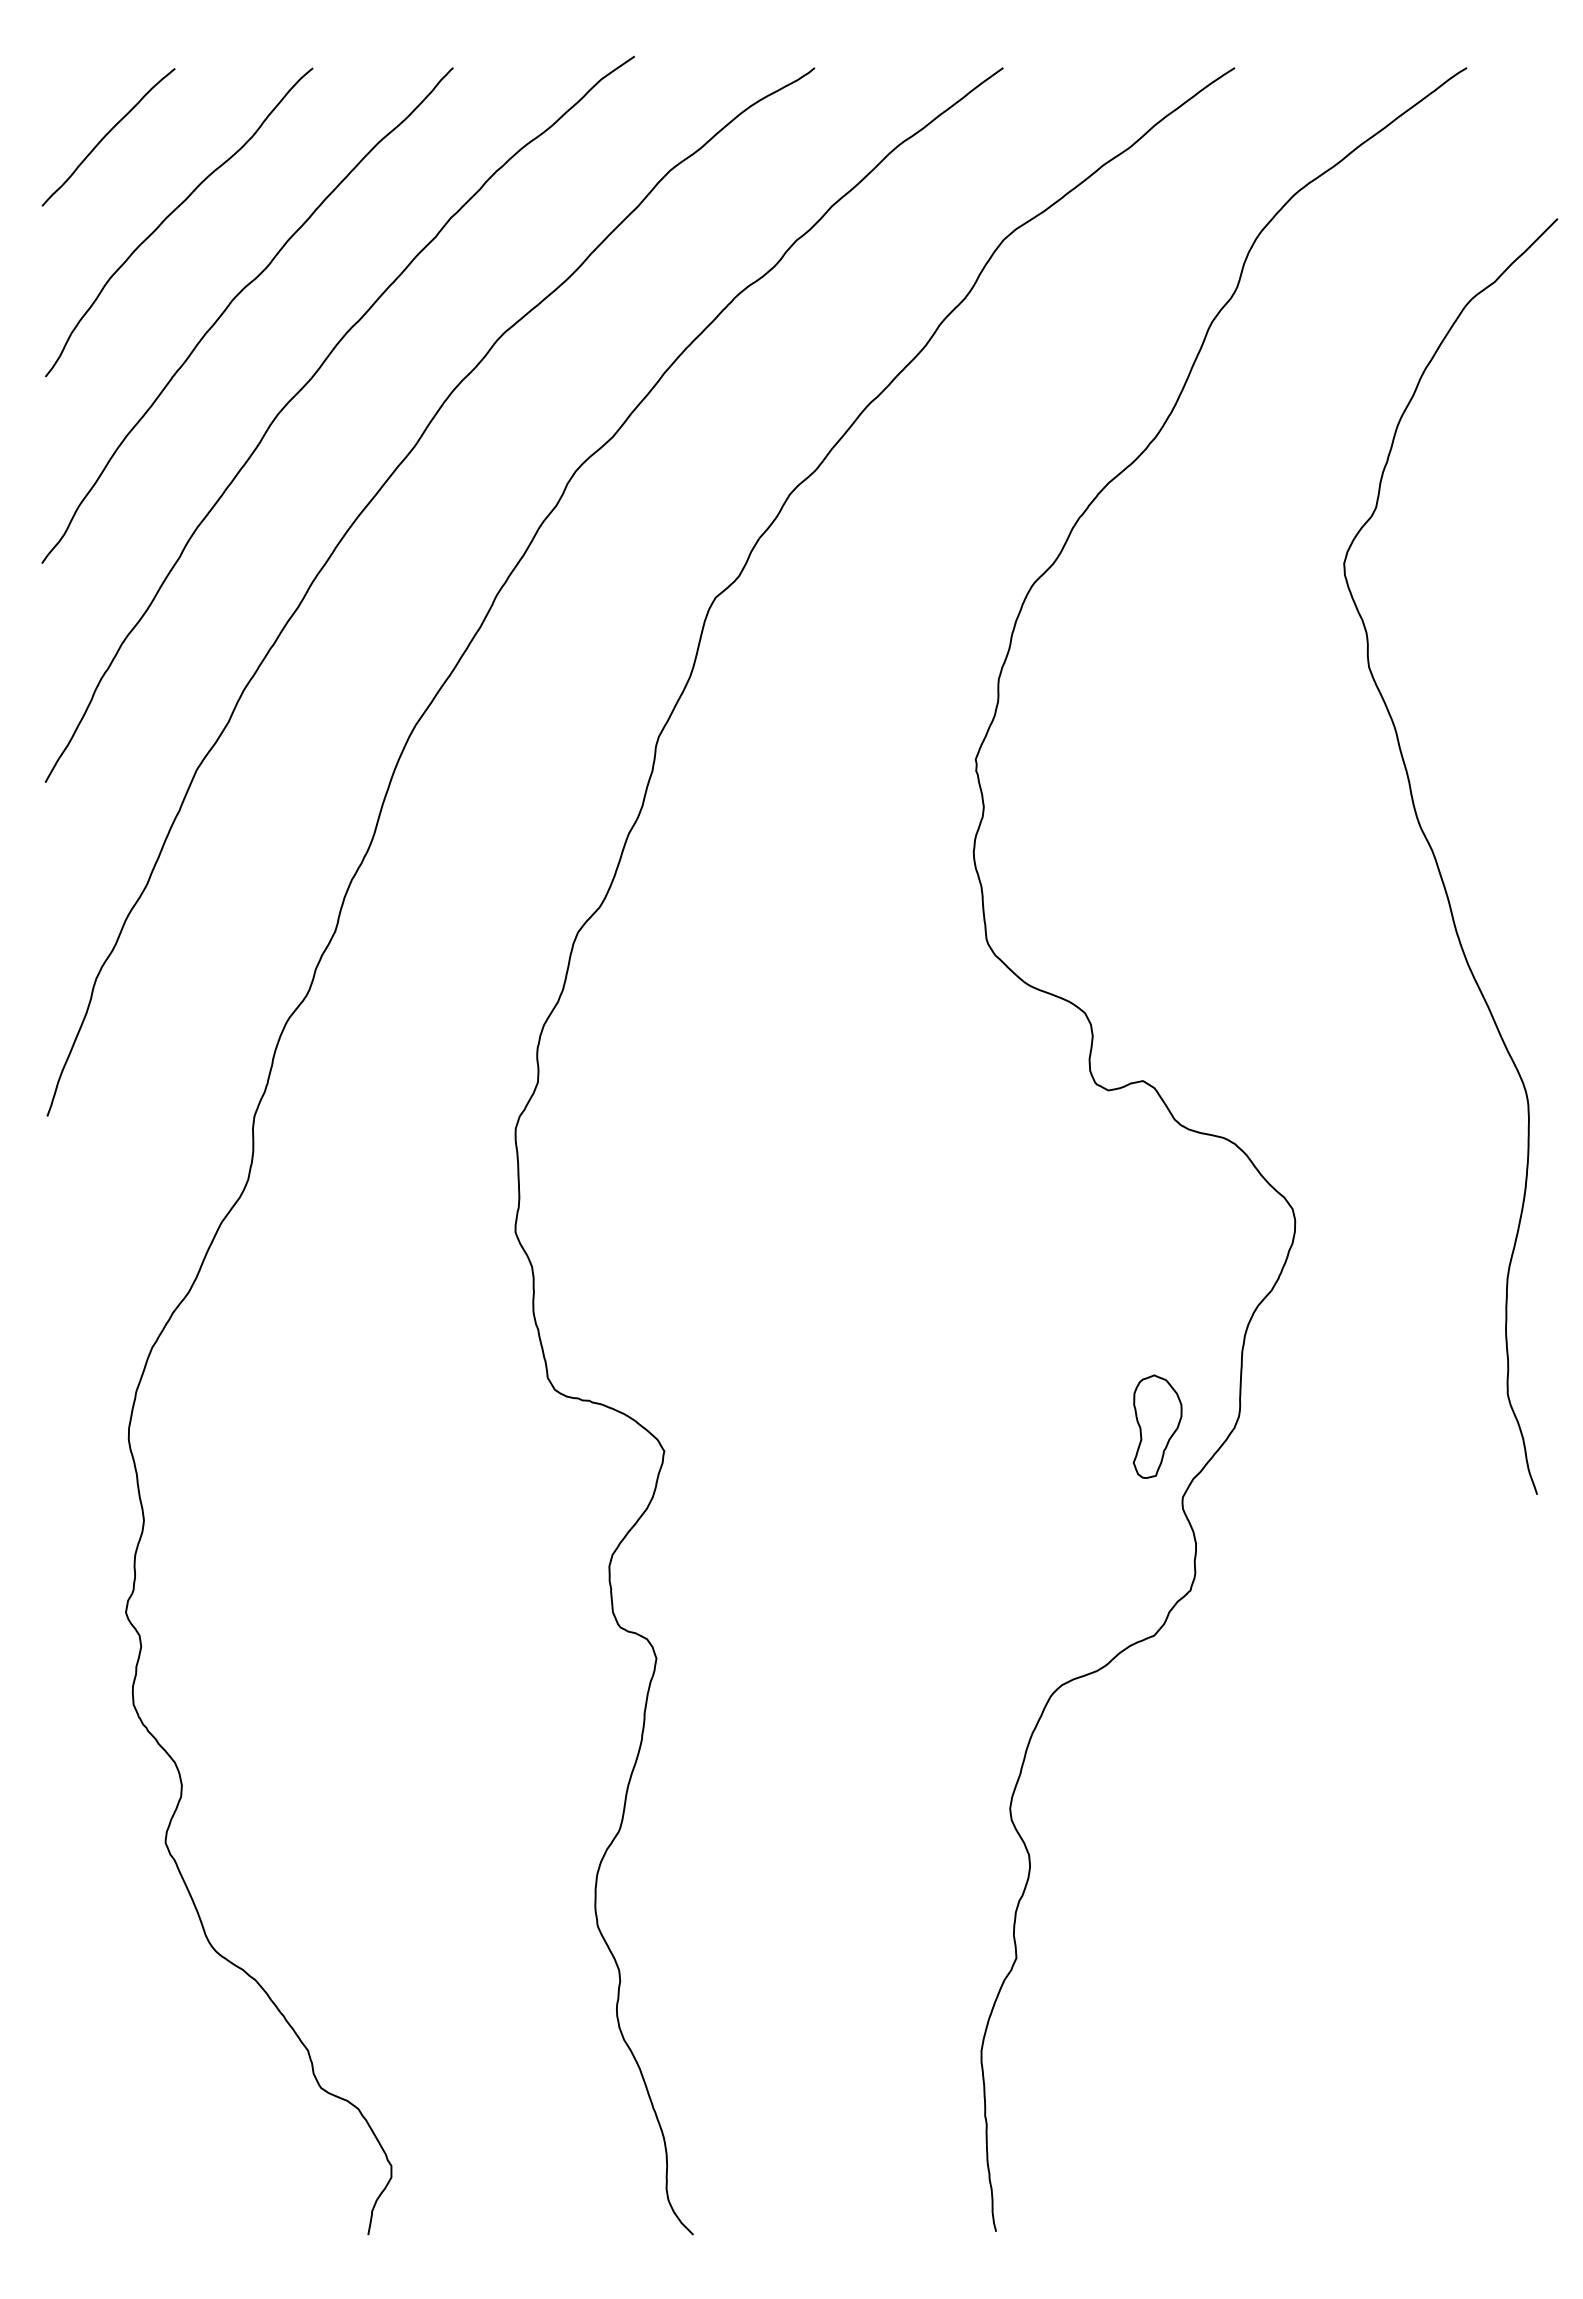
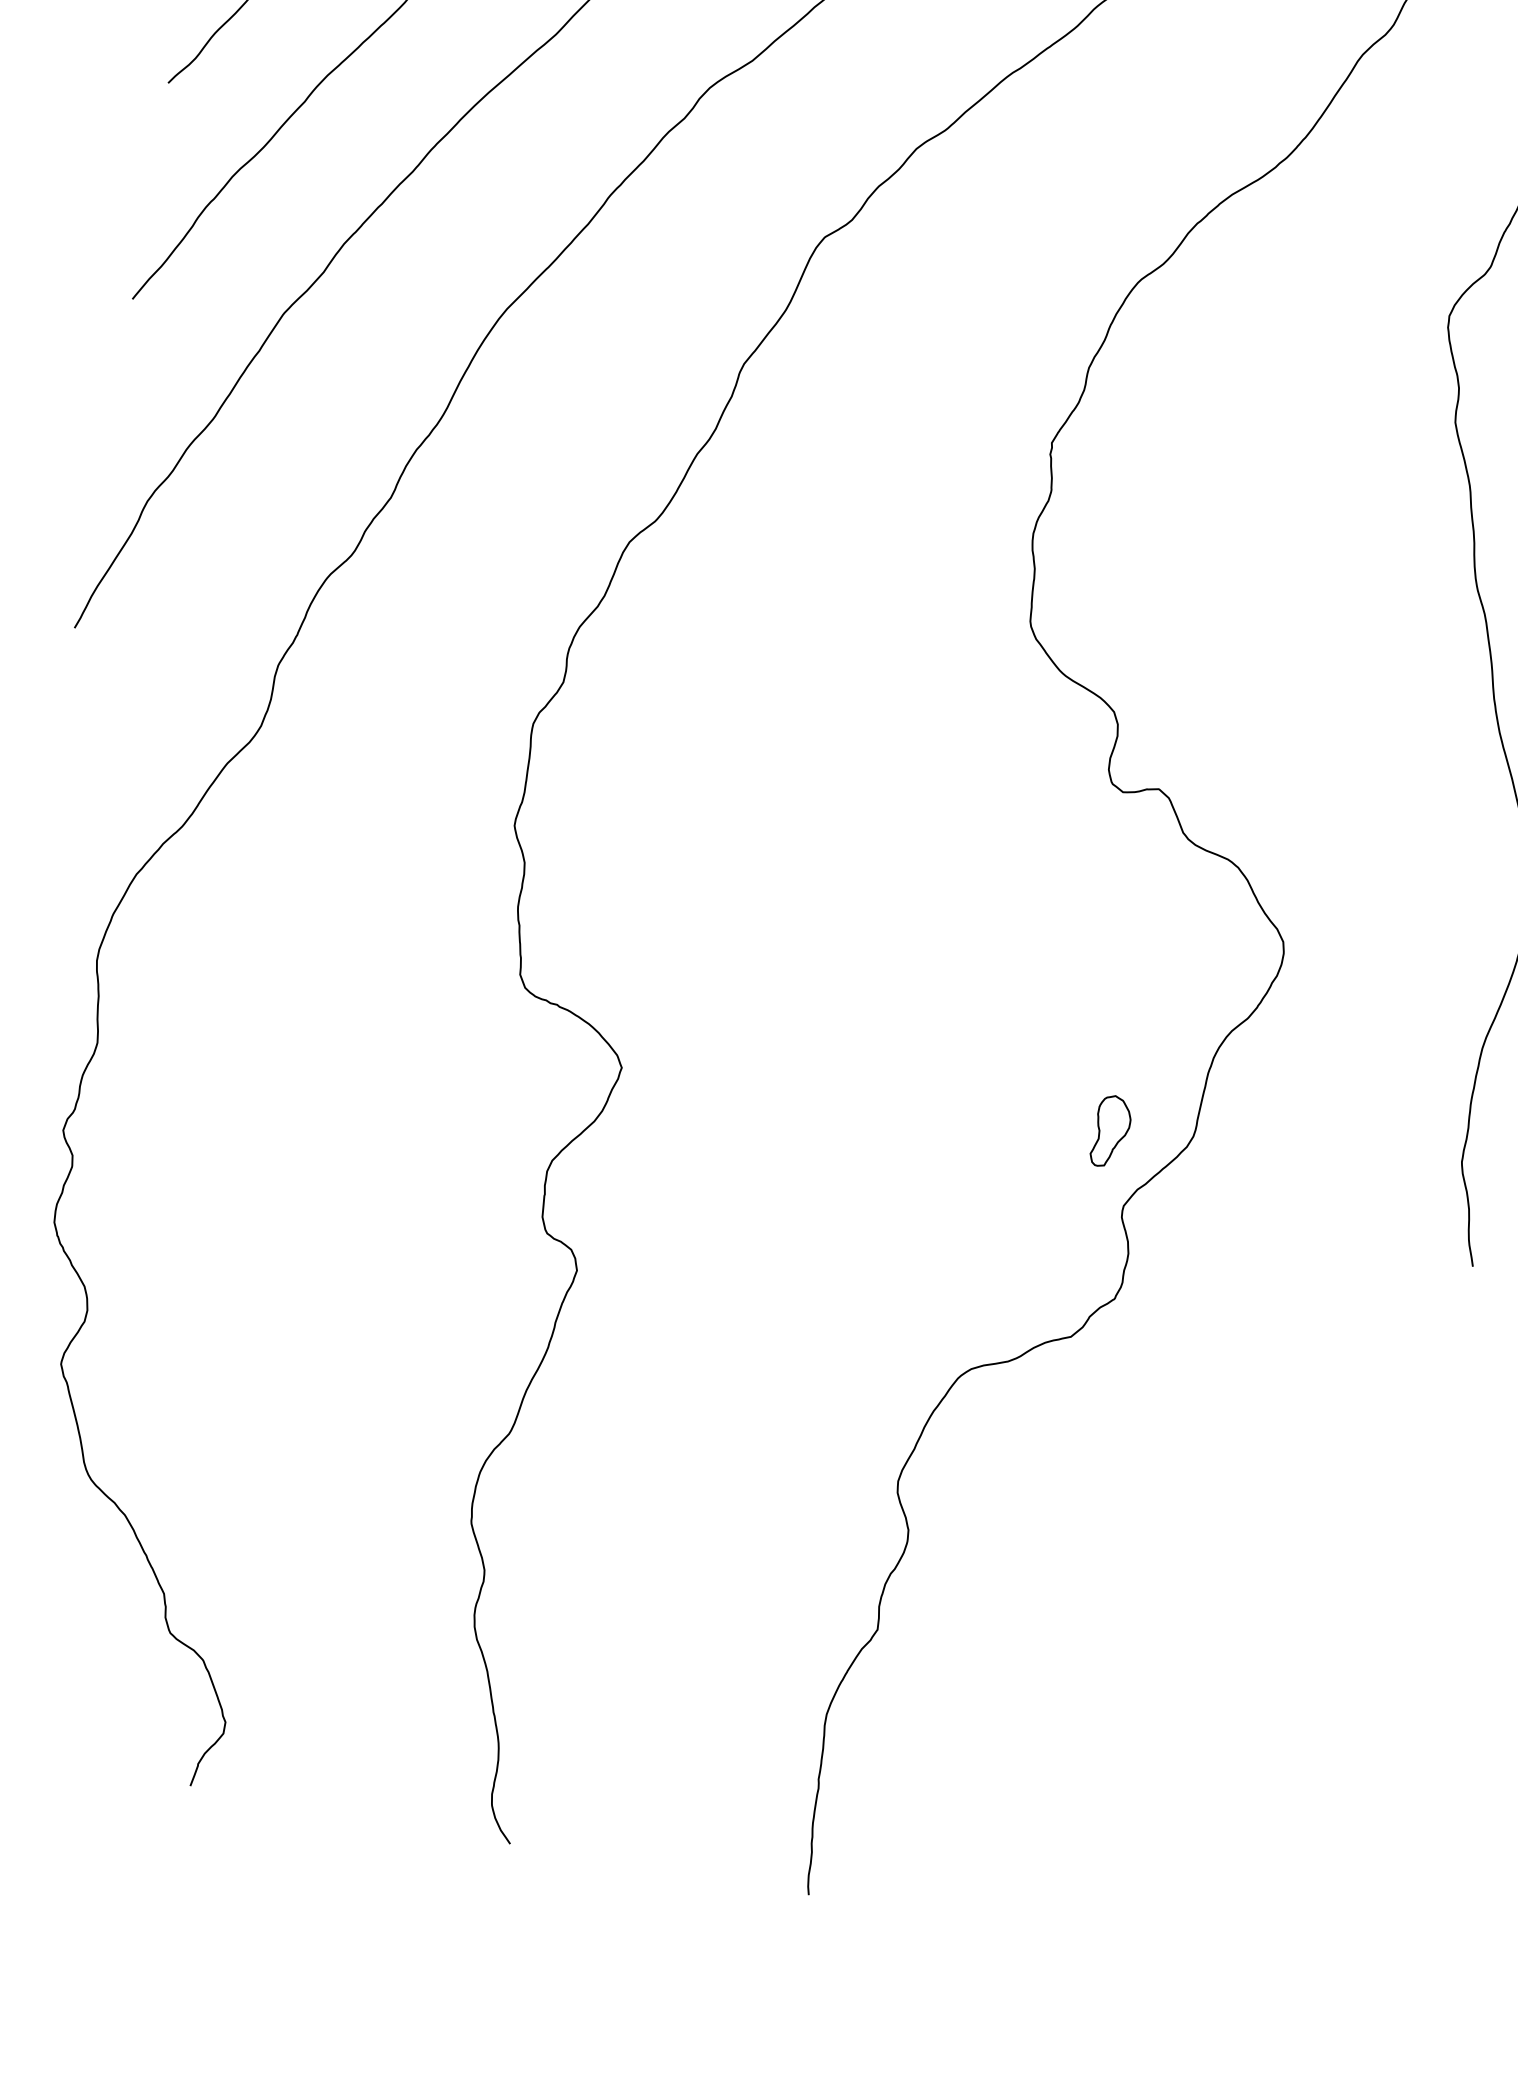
part: (1157, 1426) -> (1111, 1131), size x0.7

